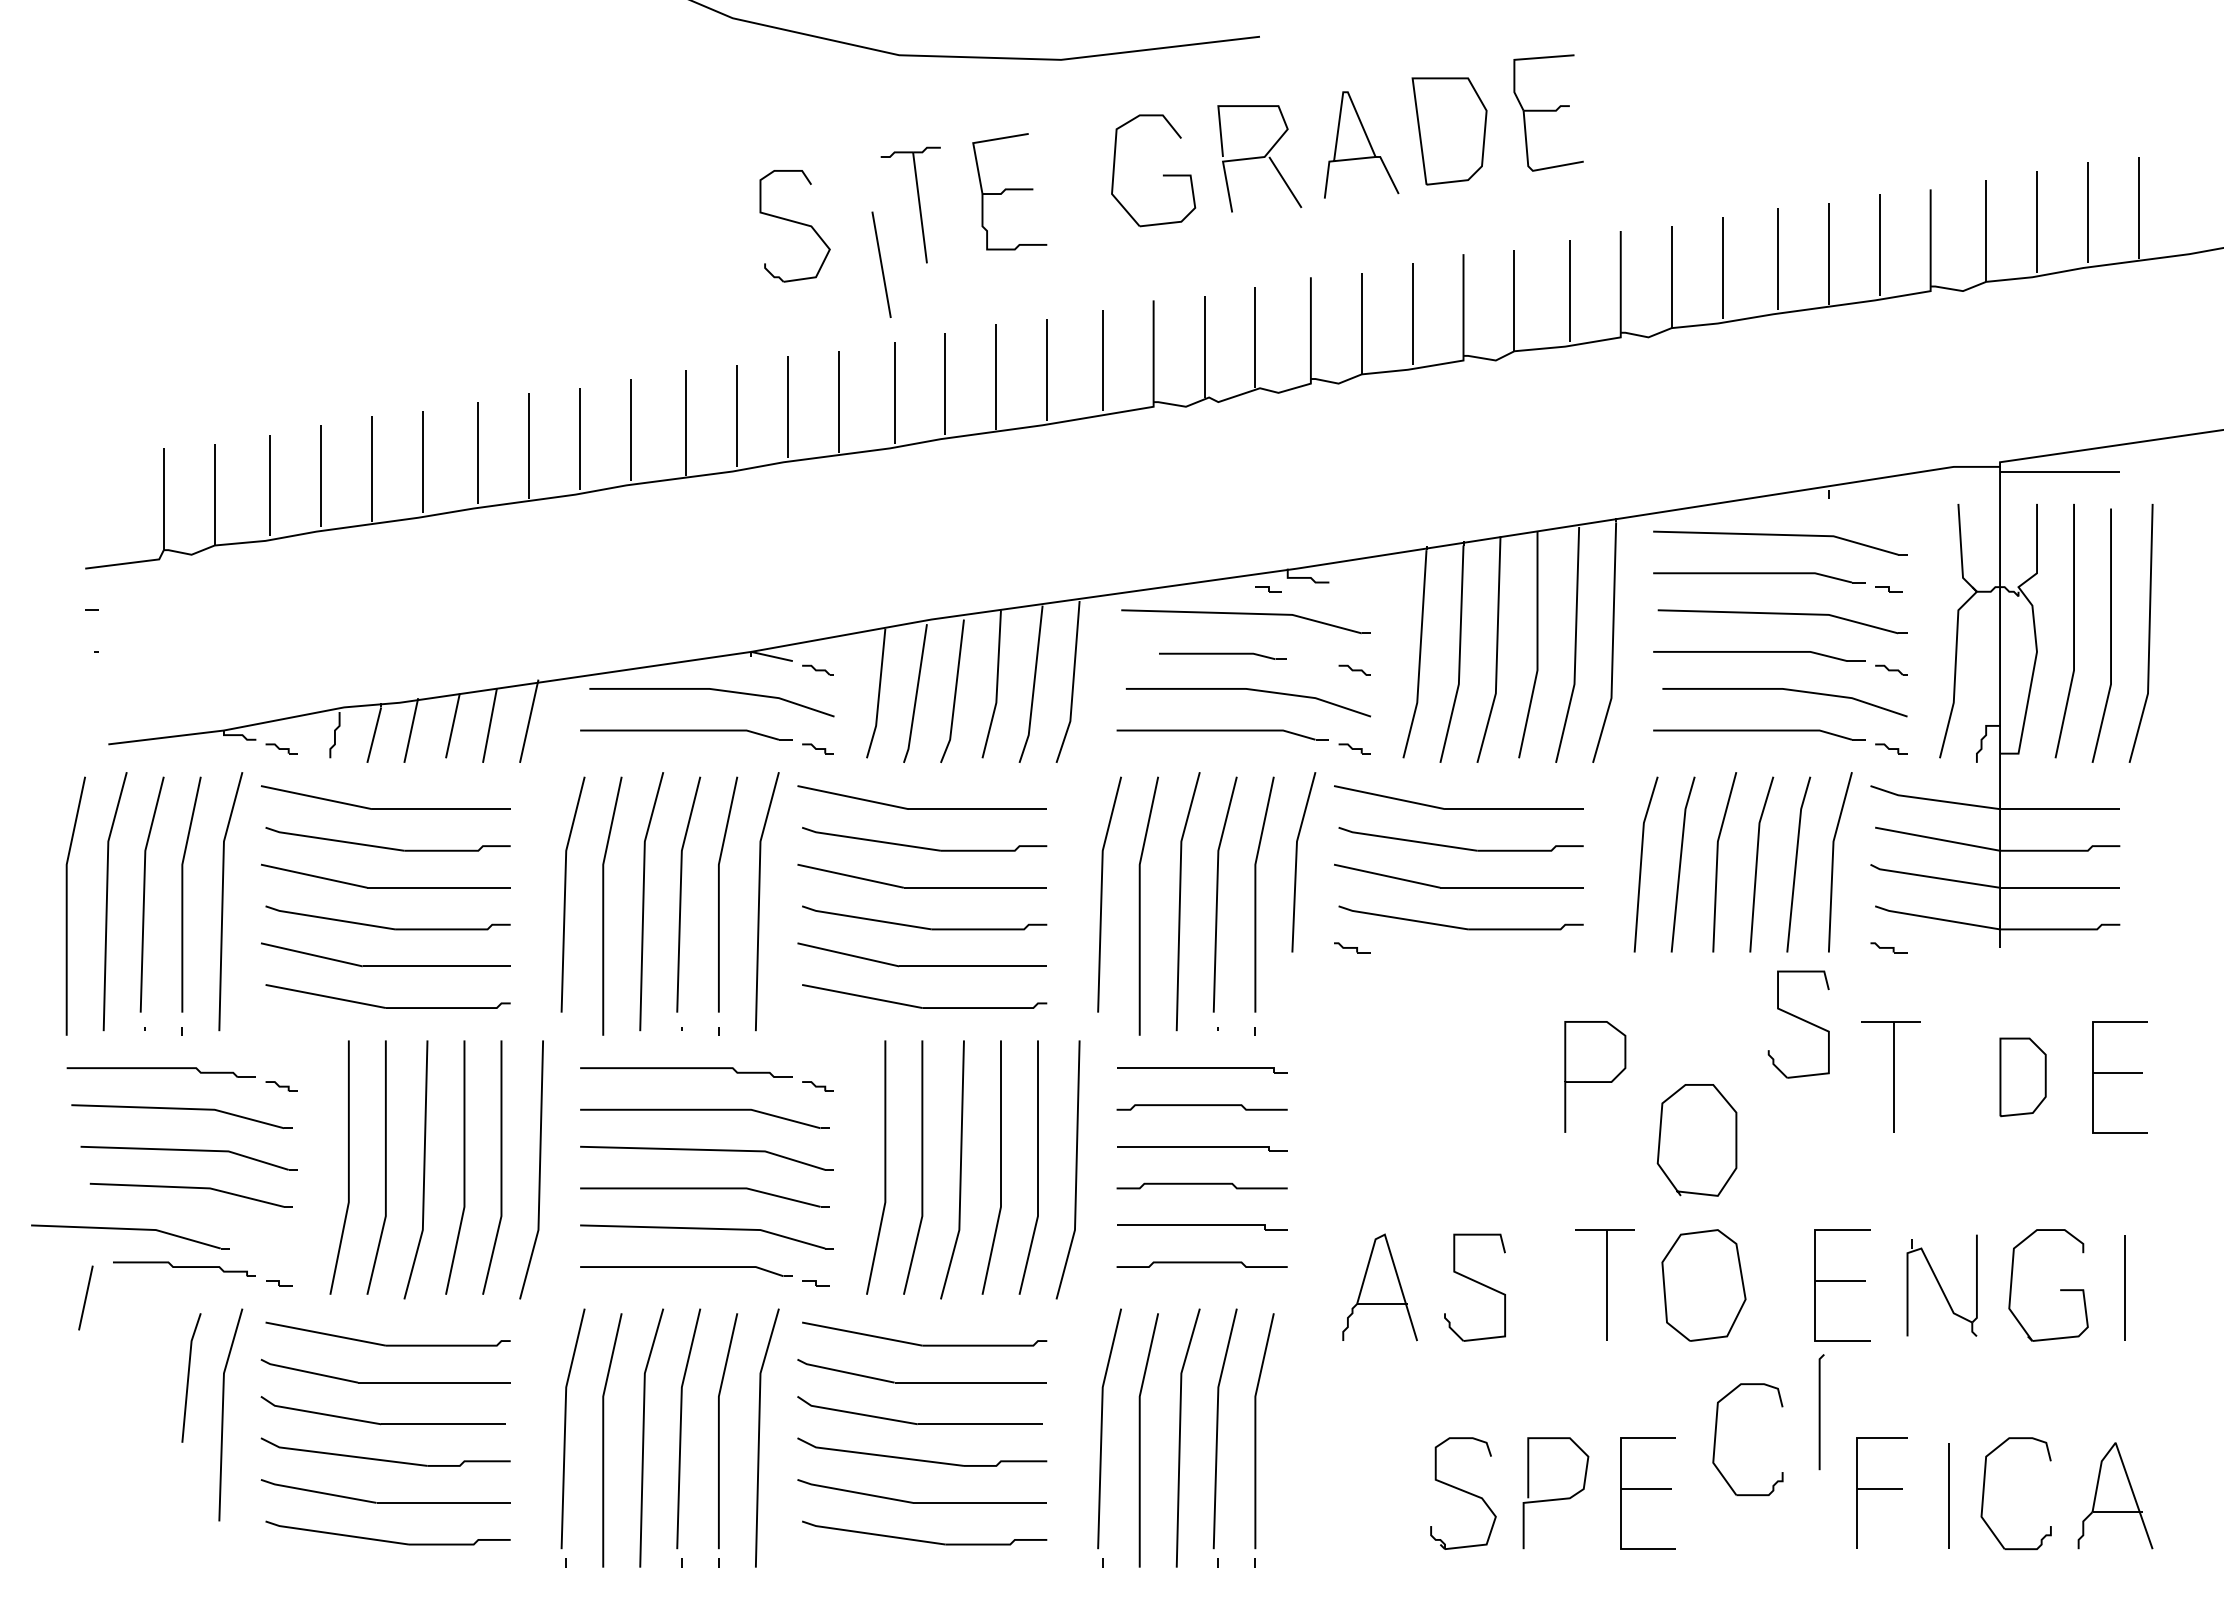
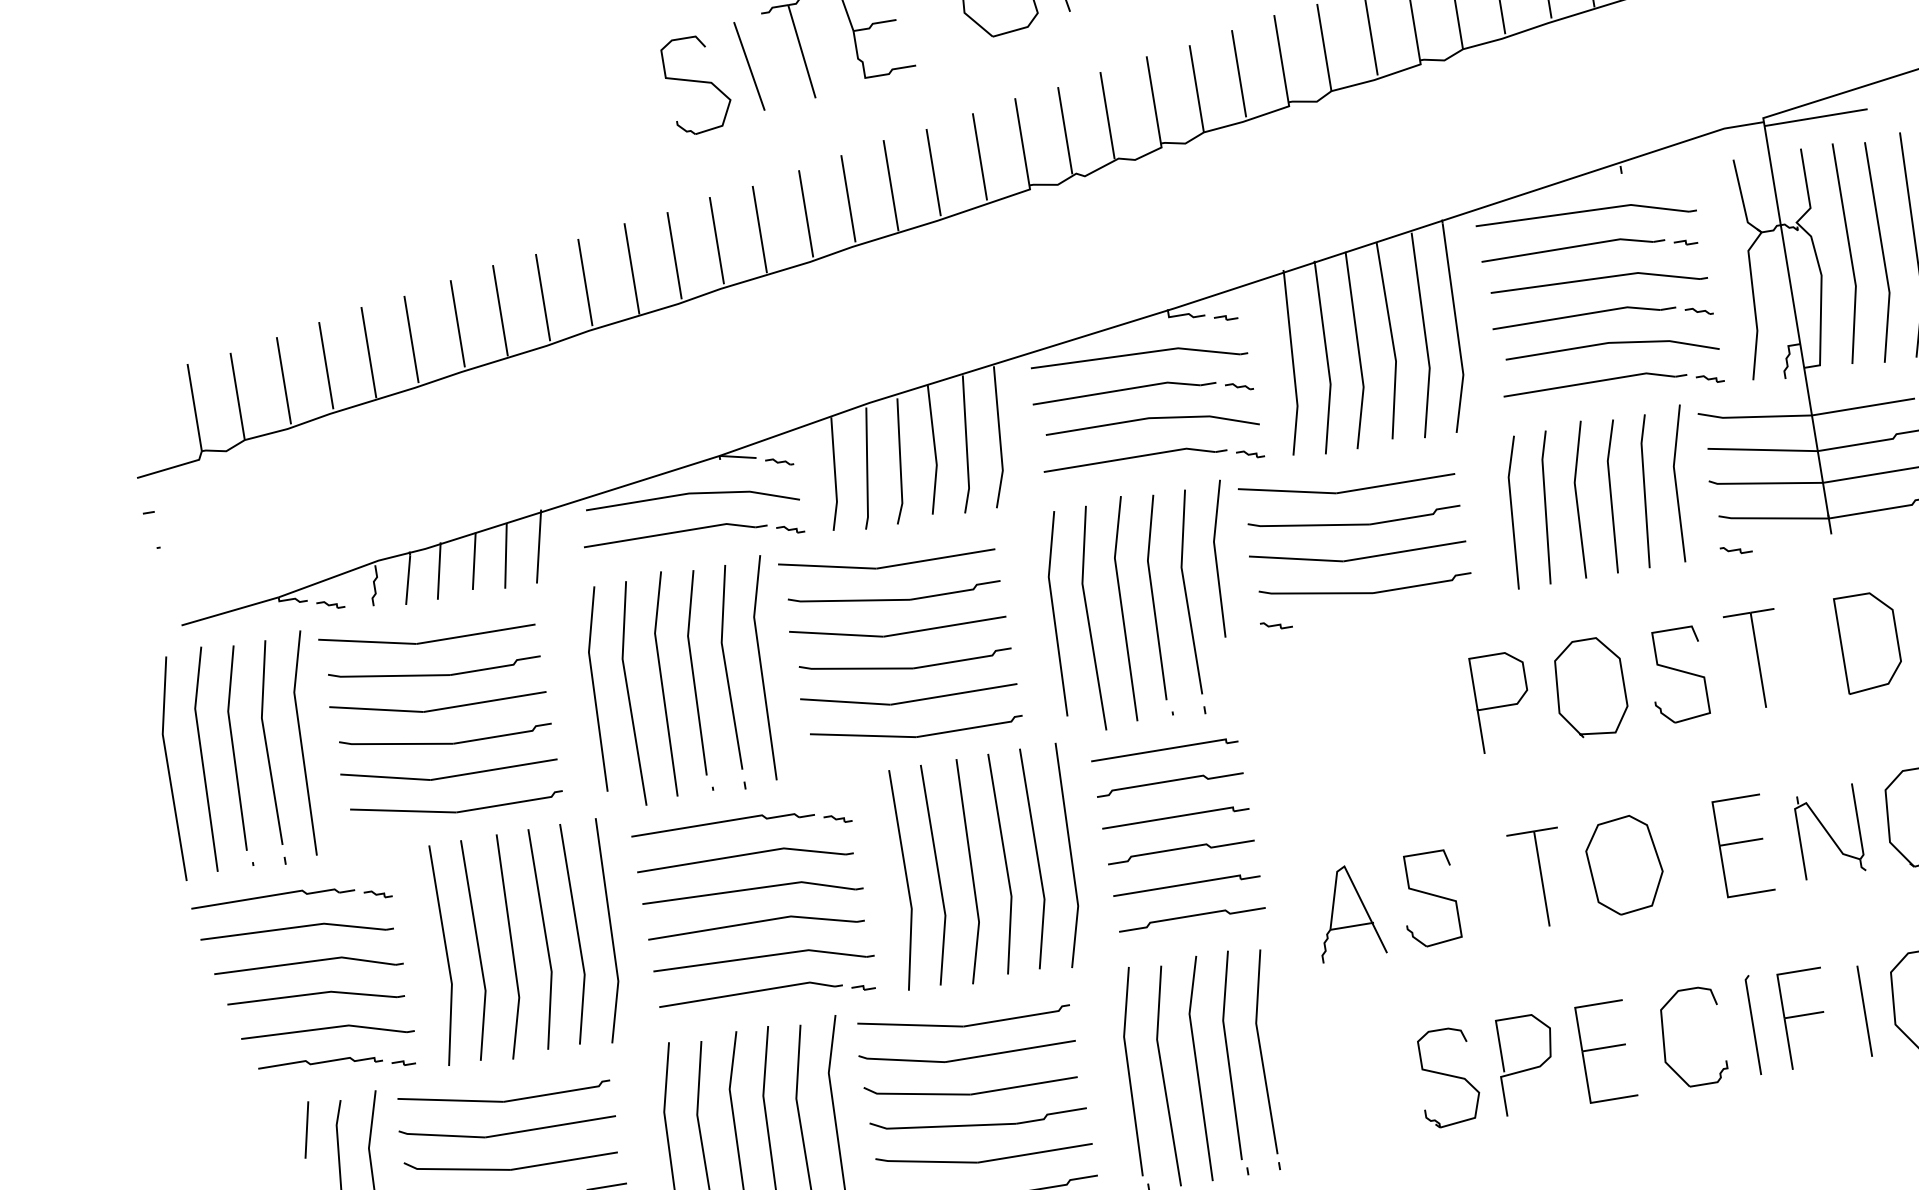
line: (881, 264) -> (749, 66), moved
part: (1268, 589) -> (1226, 318), moved
part: (1222, 656) -> (1124, 393), size x1.67
part: (1798, 1024) -> (1677, 675), moved
part: (2022, 1077) -> (1868, 642), size x1.43
curve: (1660, 1140) -> (1558, 693), moved
part: (132, 1230) -> (328, 1029), moved
line: (85, 1297) -> (306, 1129), moved
line: (1820, 1412) -> (1753, 1025), moved
part: (1716, 1437) -> (1664, 1040), moved

